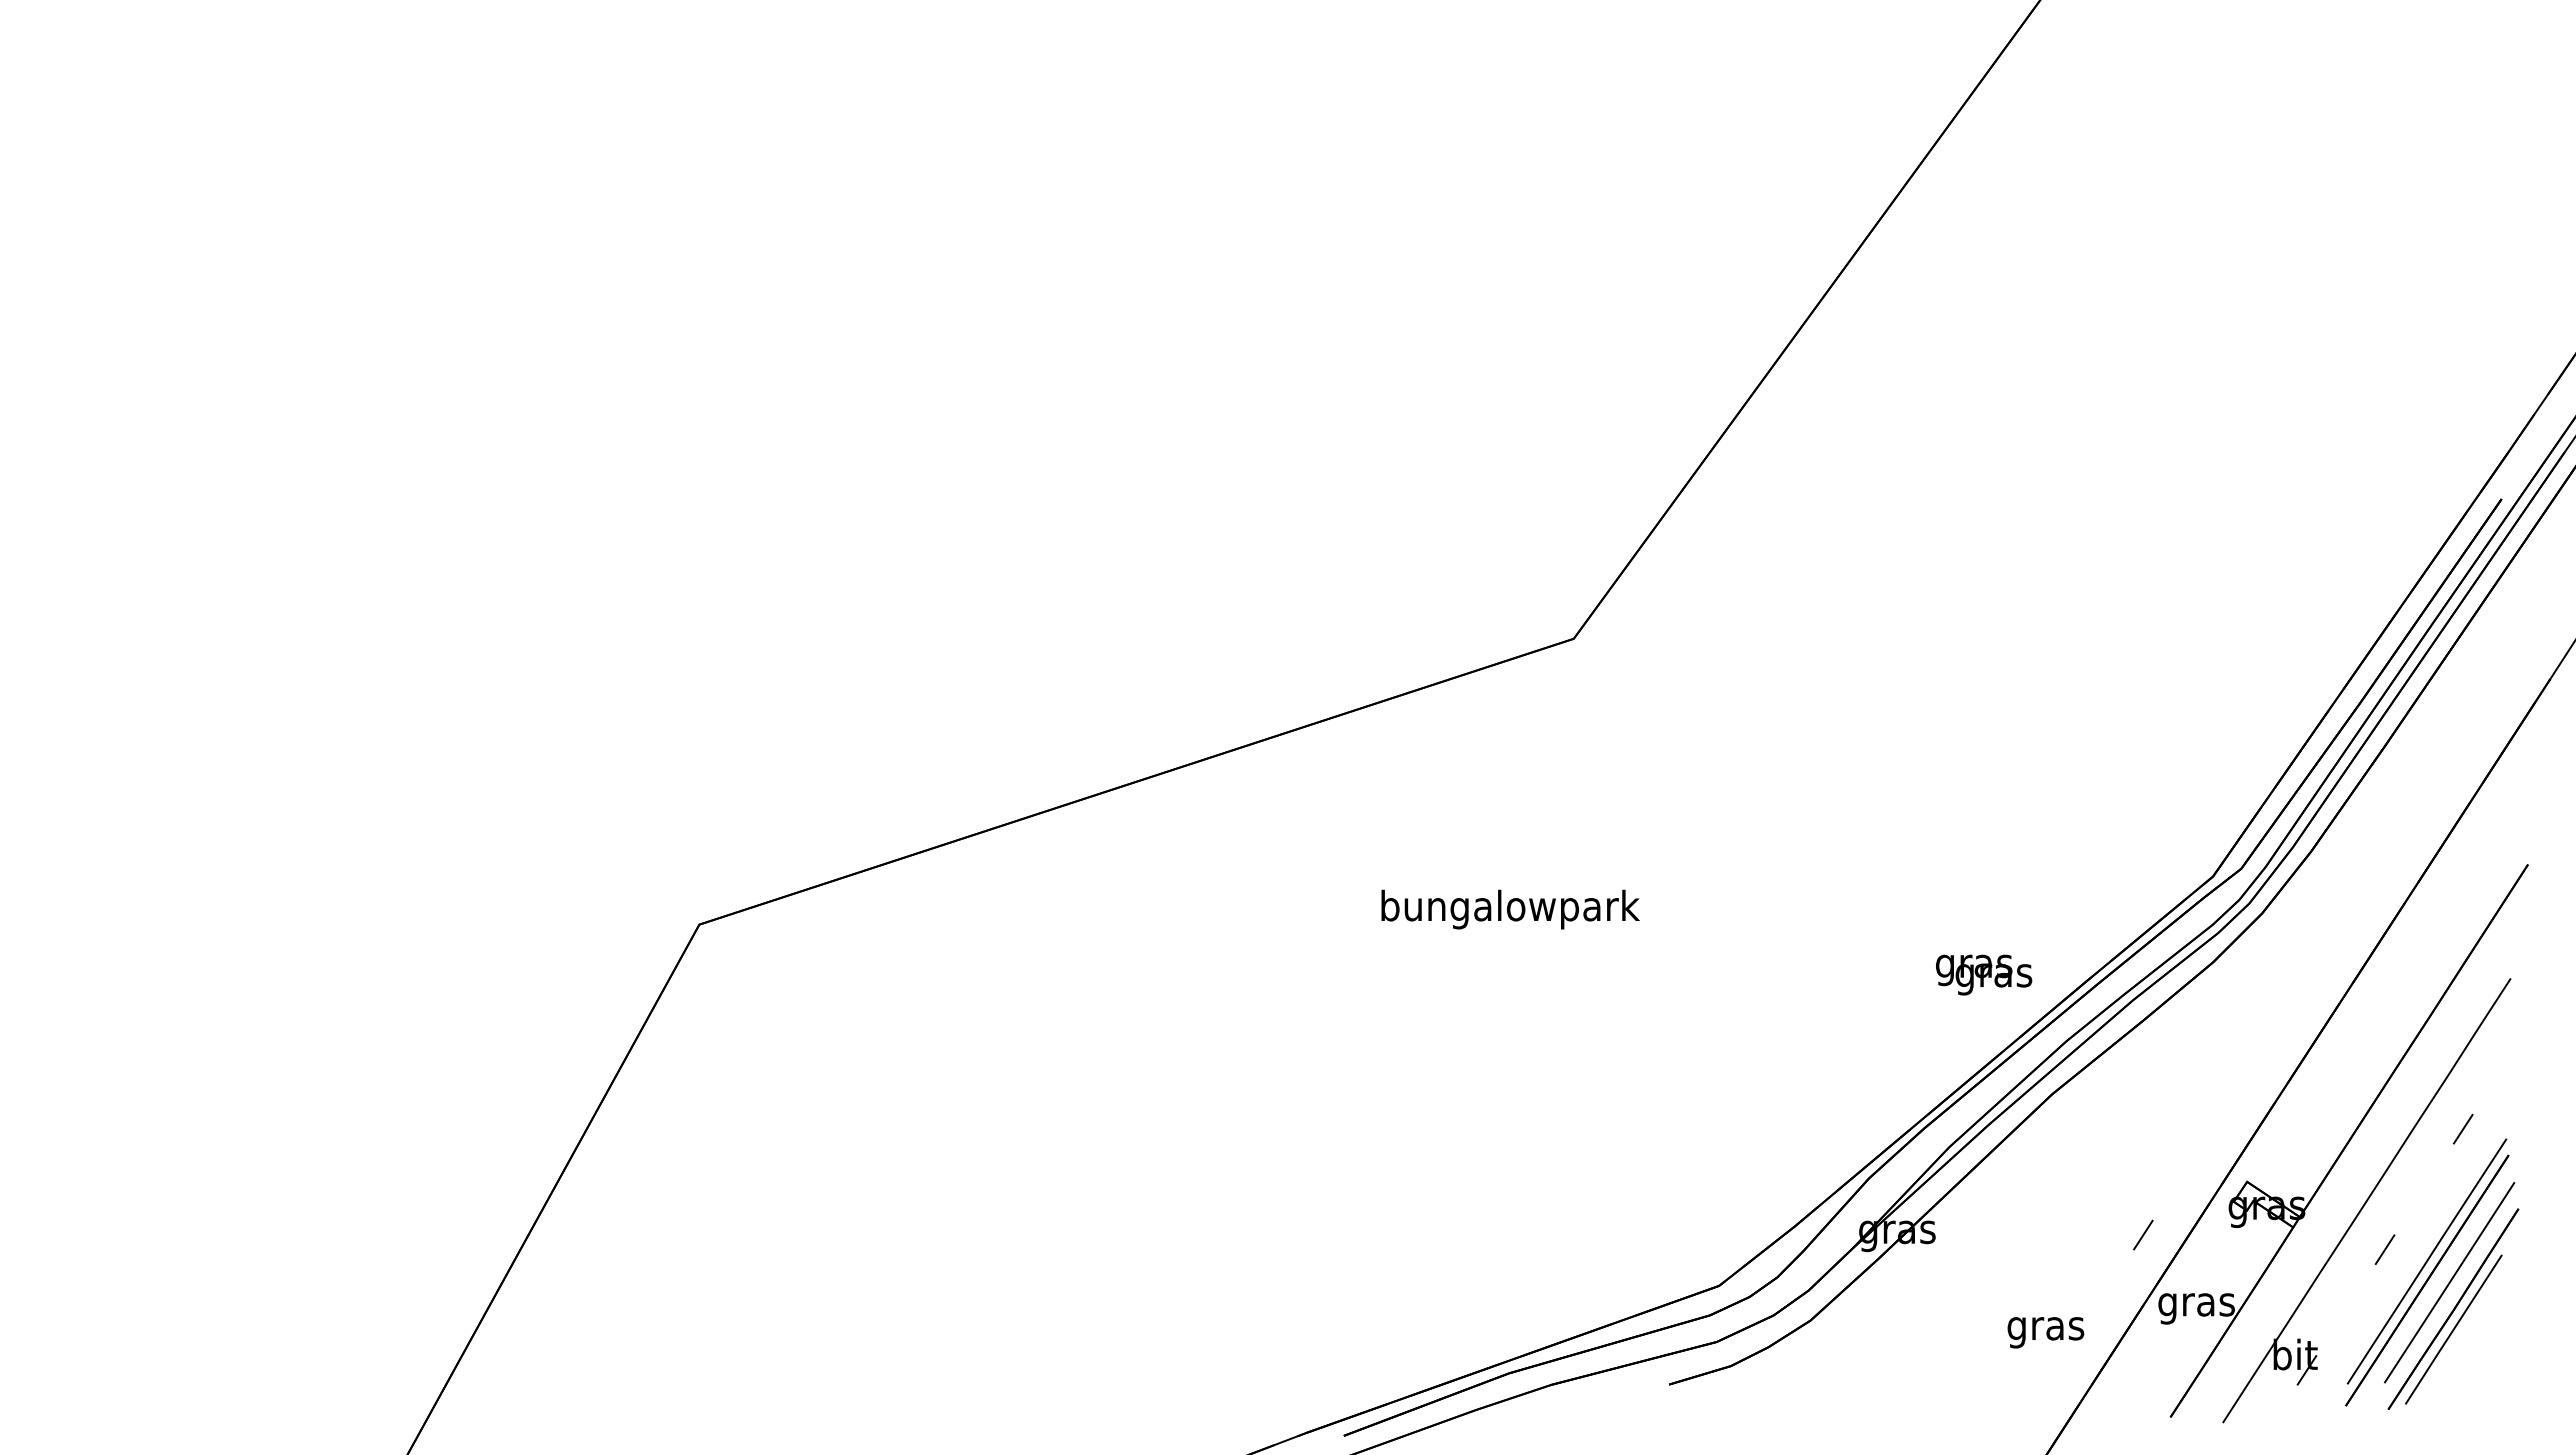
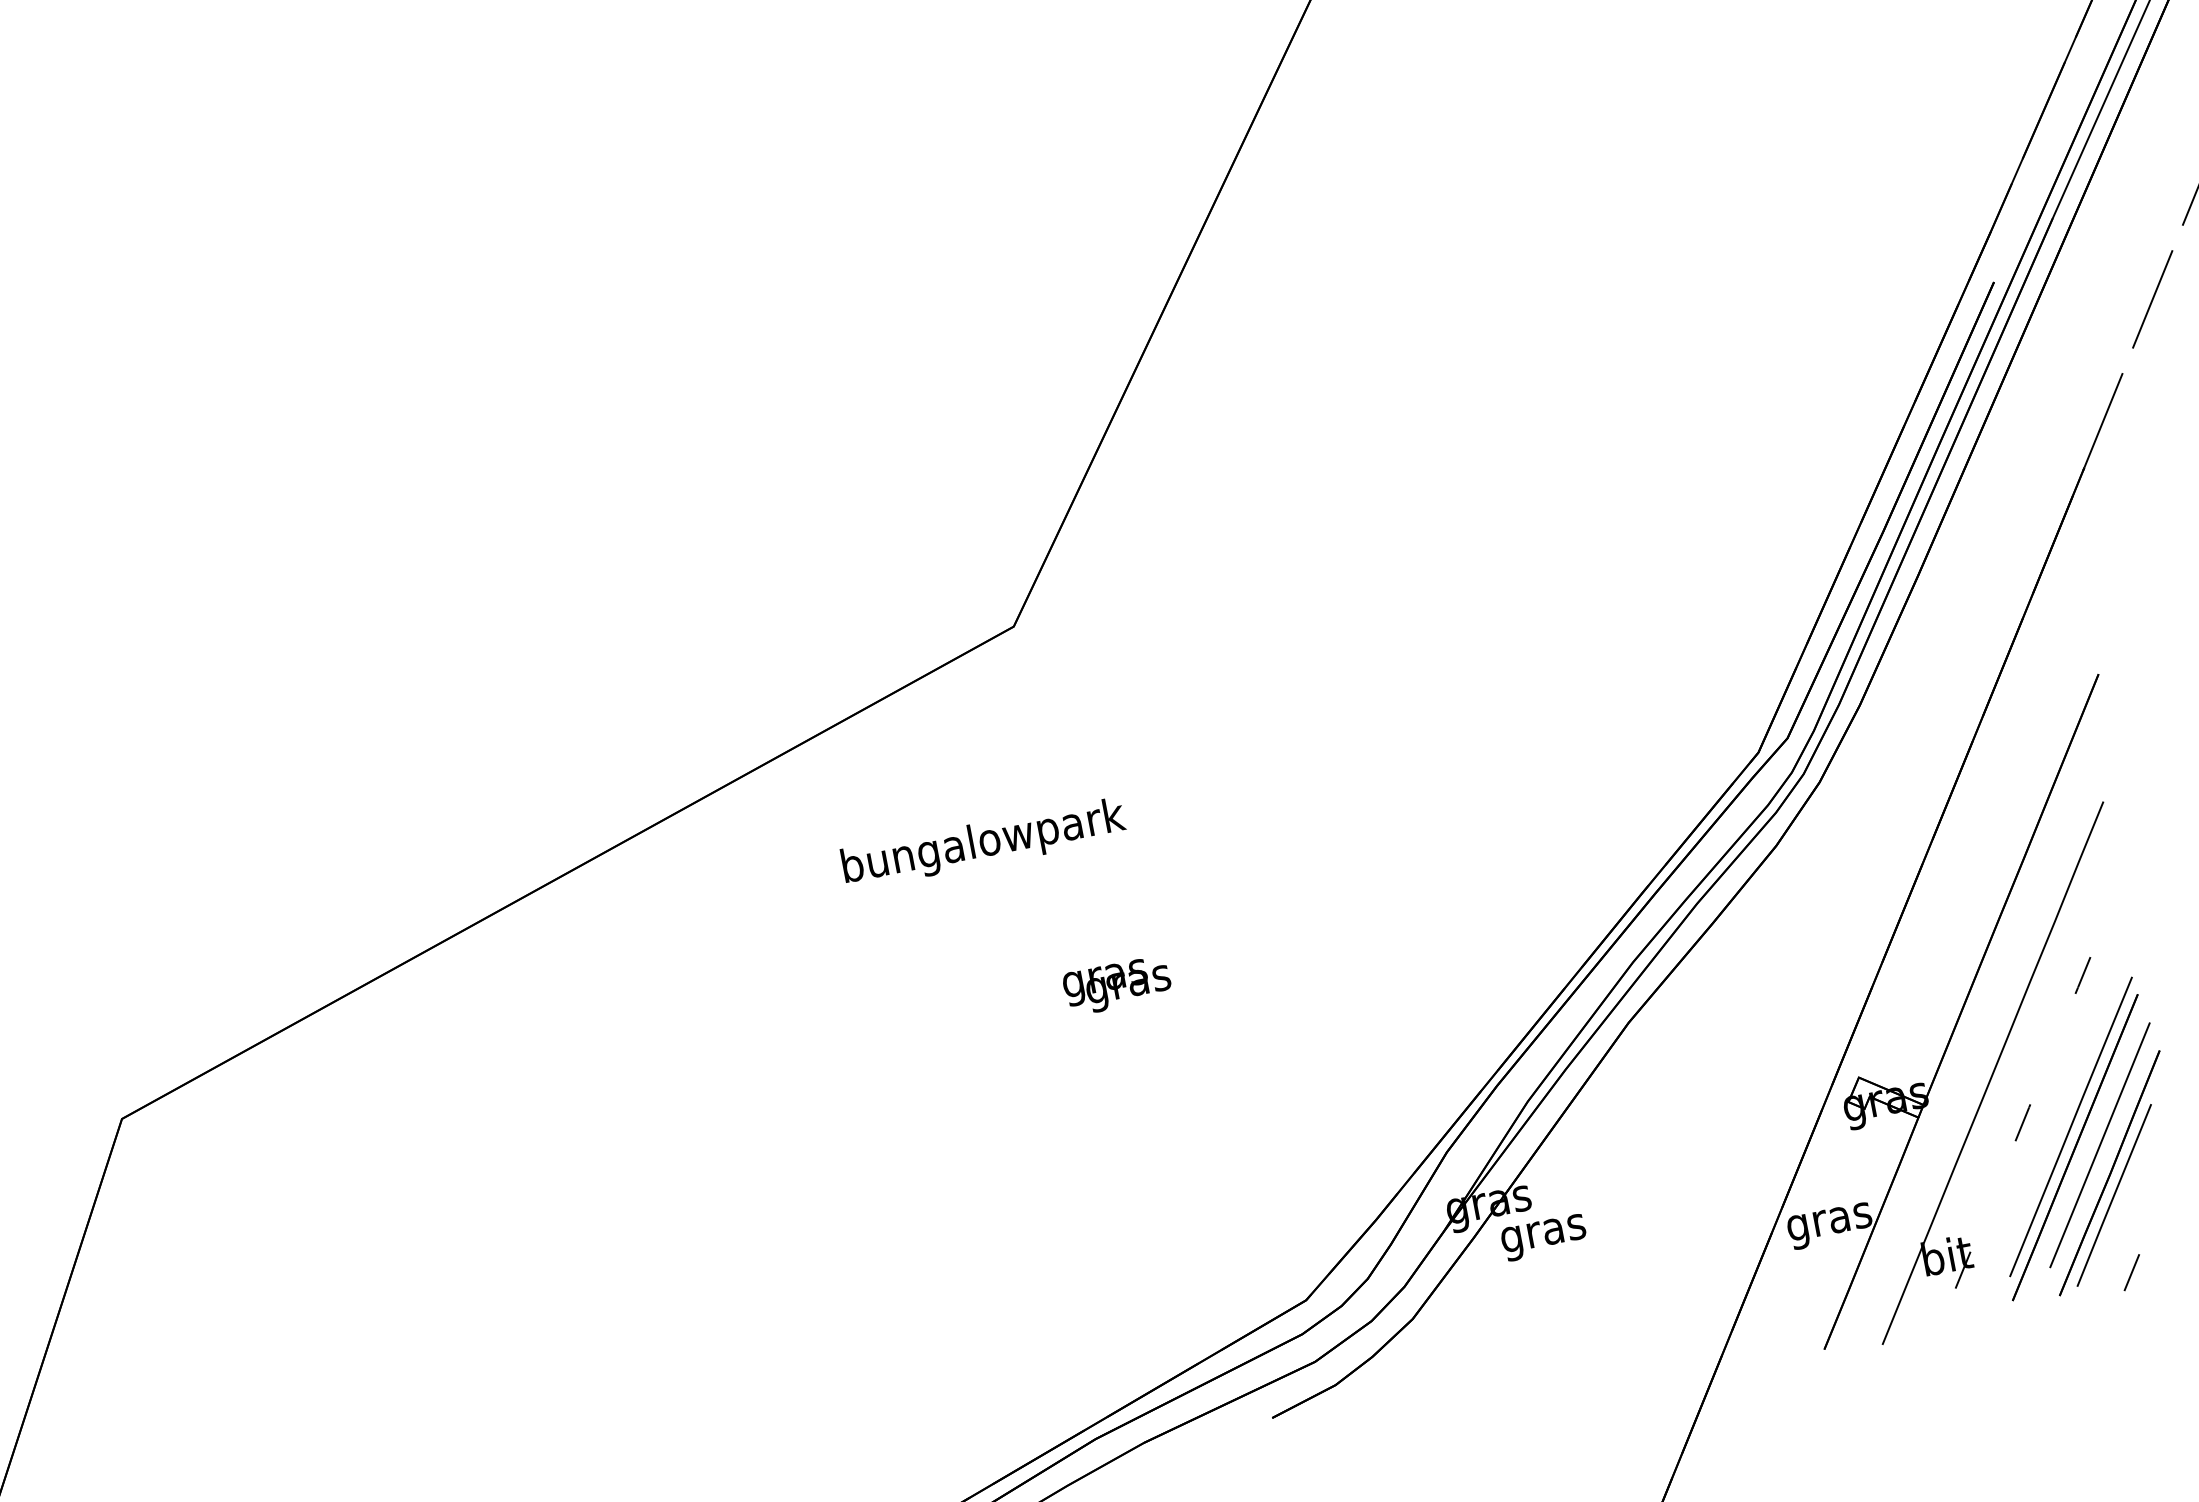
text: (1510, 909) -> (983, 843), moved
text: (1984, 974) -> (1117, 985), moved
line: (2143, 1234) -> (2131, 1271), moved
text: (2045, 1332) -> (1543, 1237), moved

